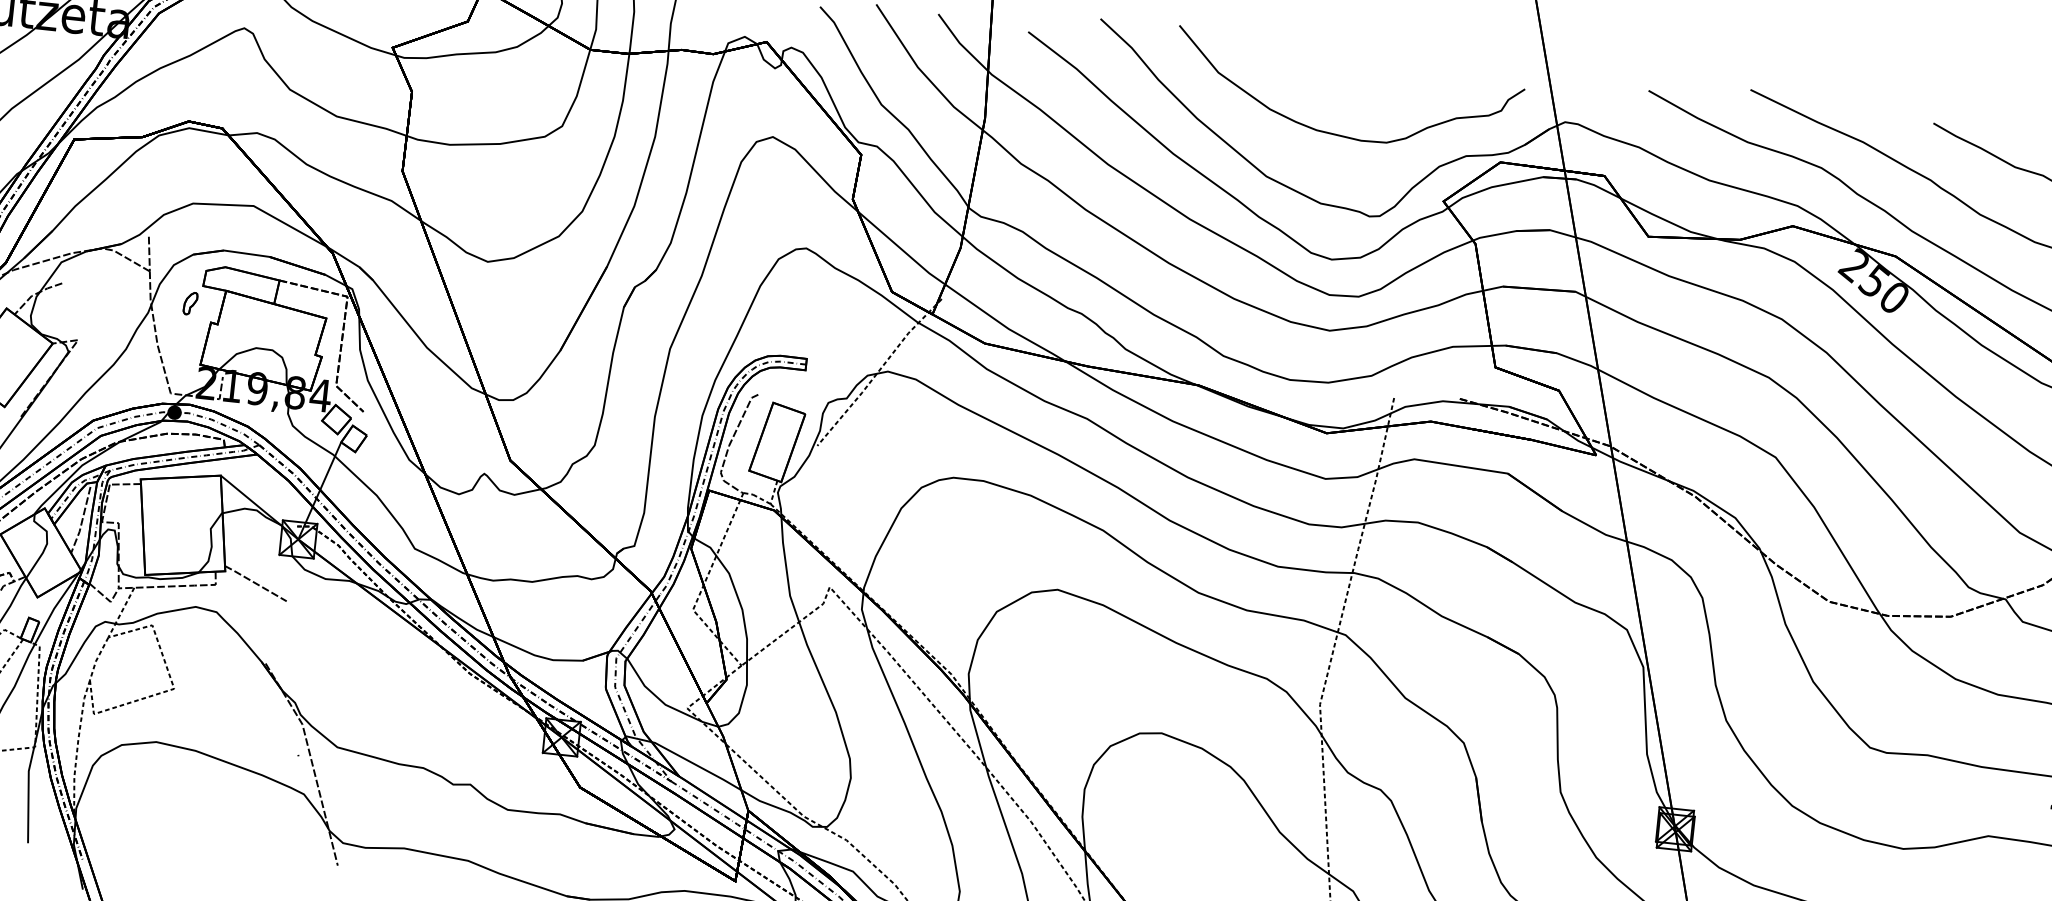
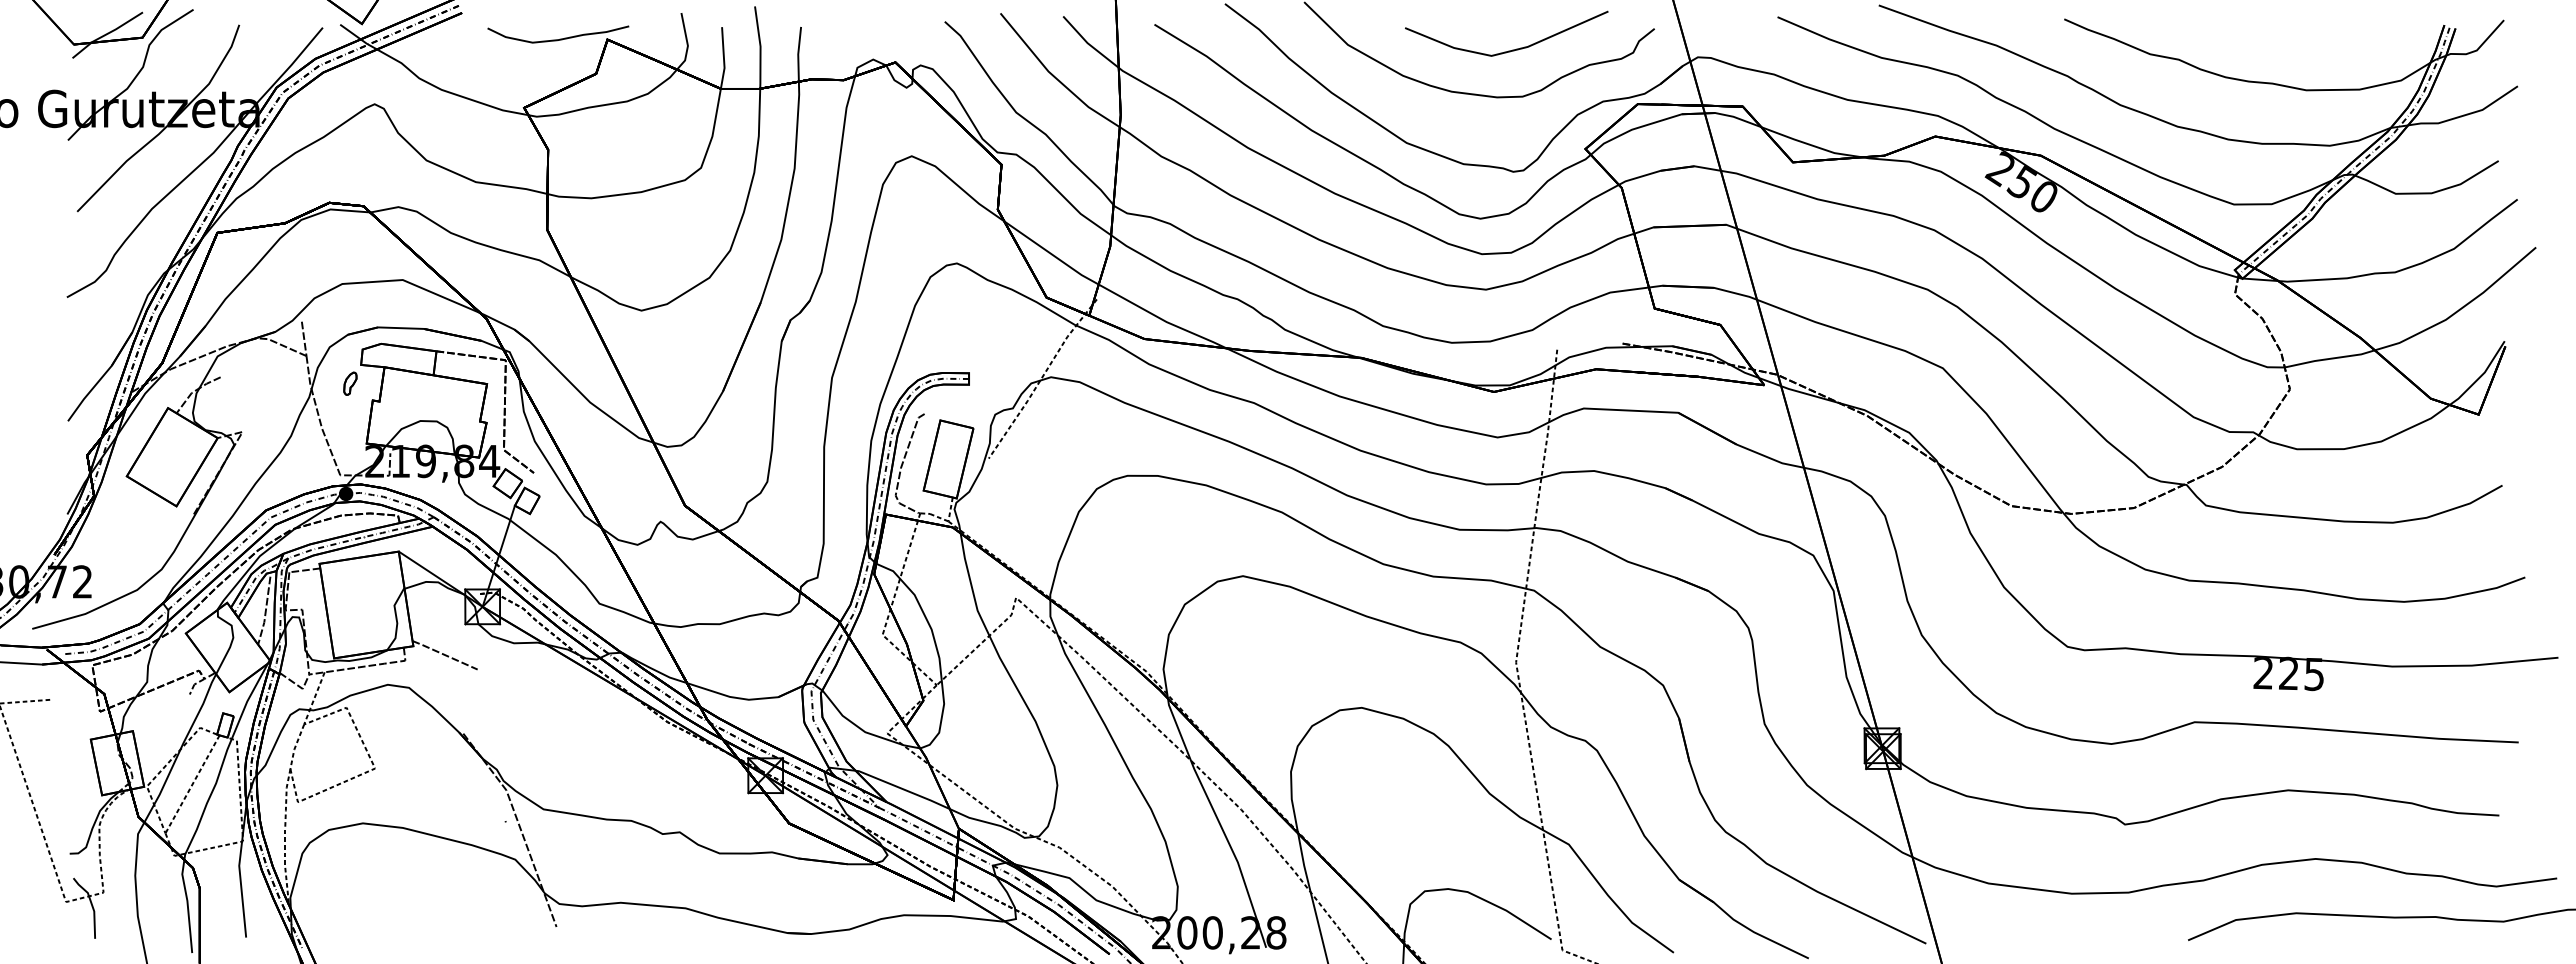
line: (1381, 94) -> (1512, 49), added

